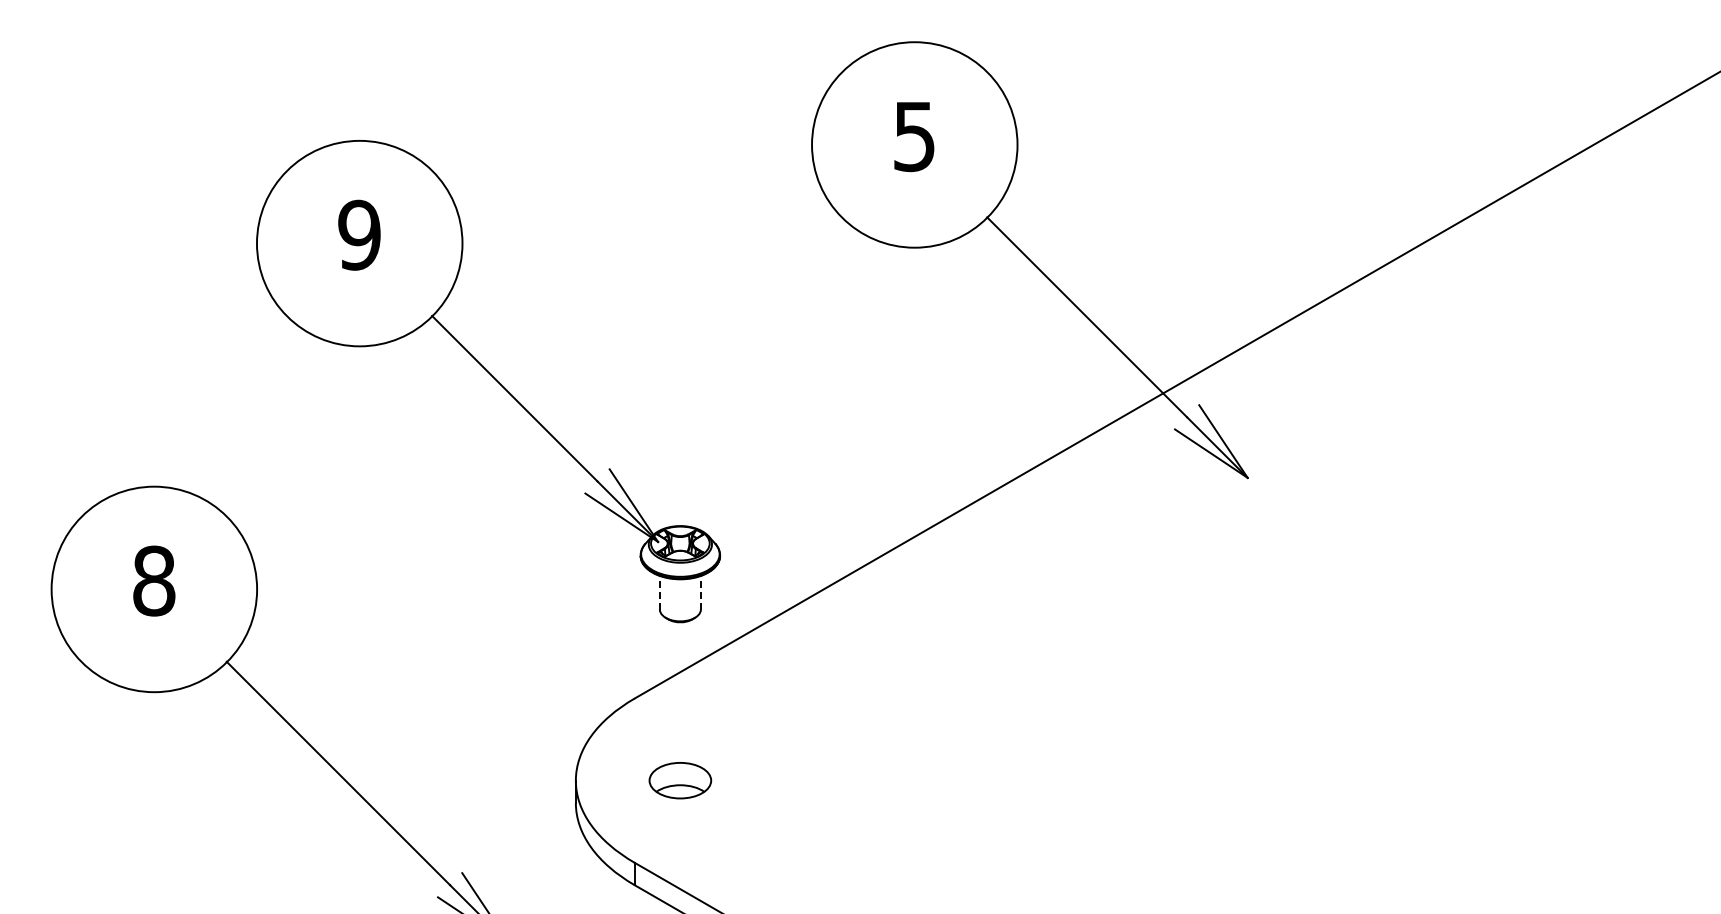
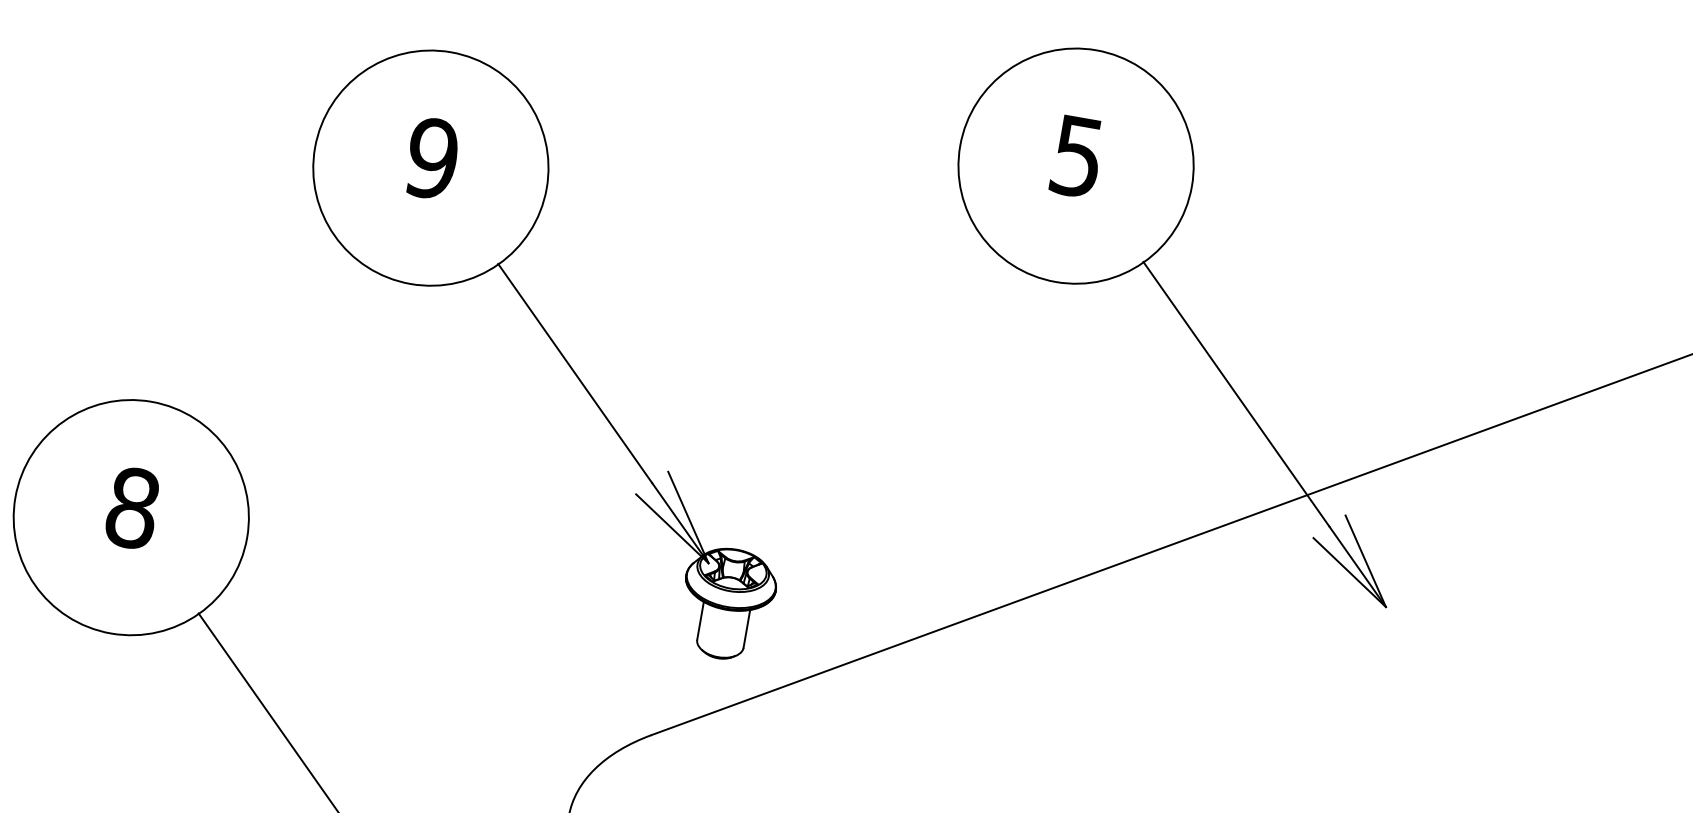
line: (659, 592) -> (700, 620), dashed -> solid
line: (700, 592) -> (746, 628), dashed -> solid

